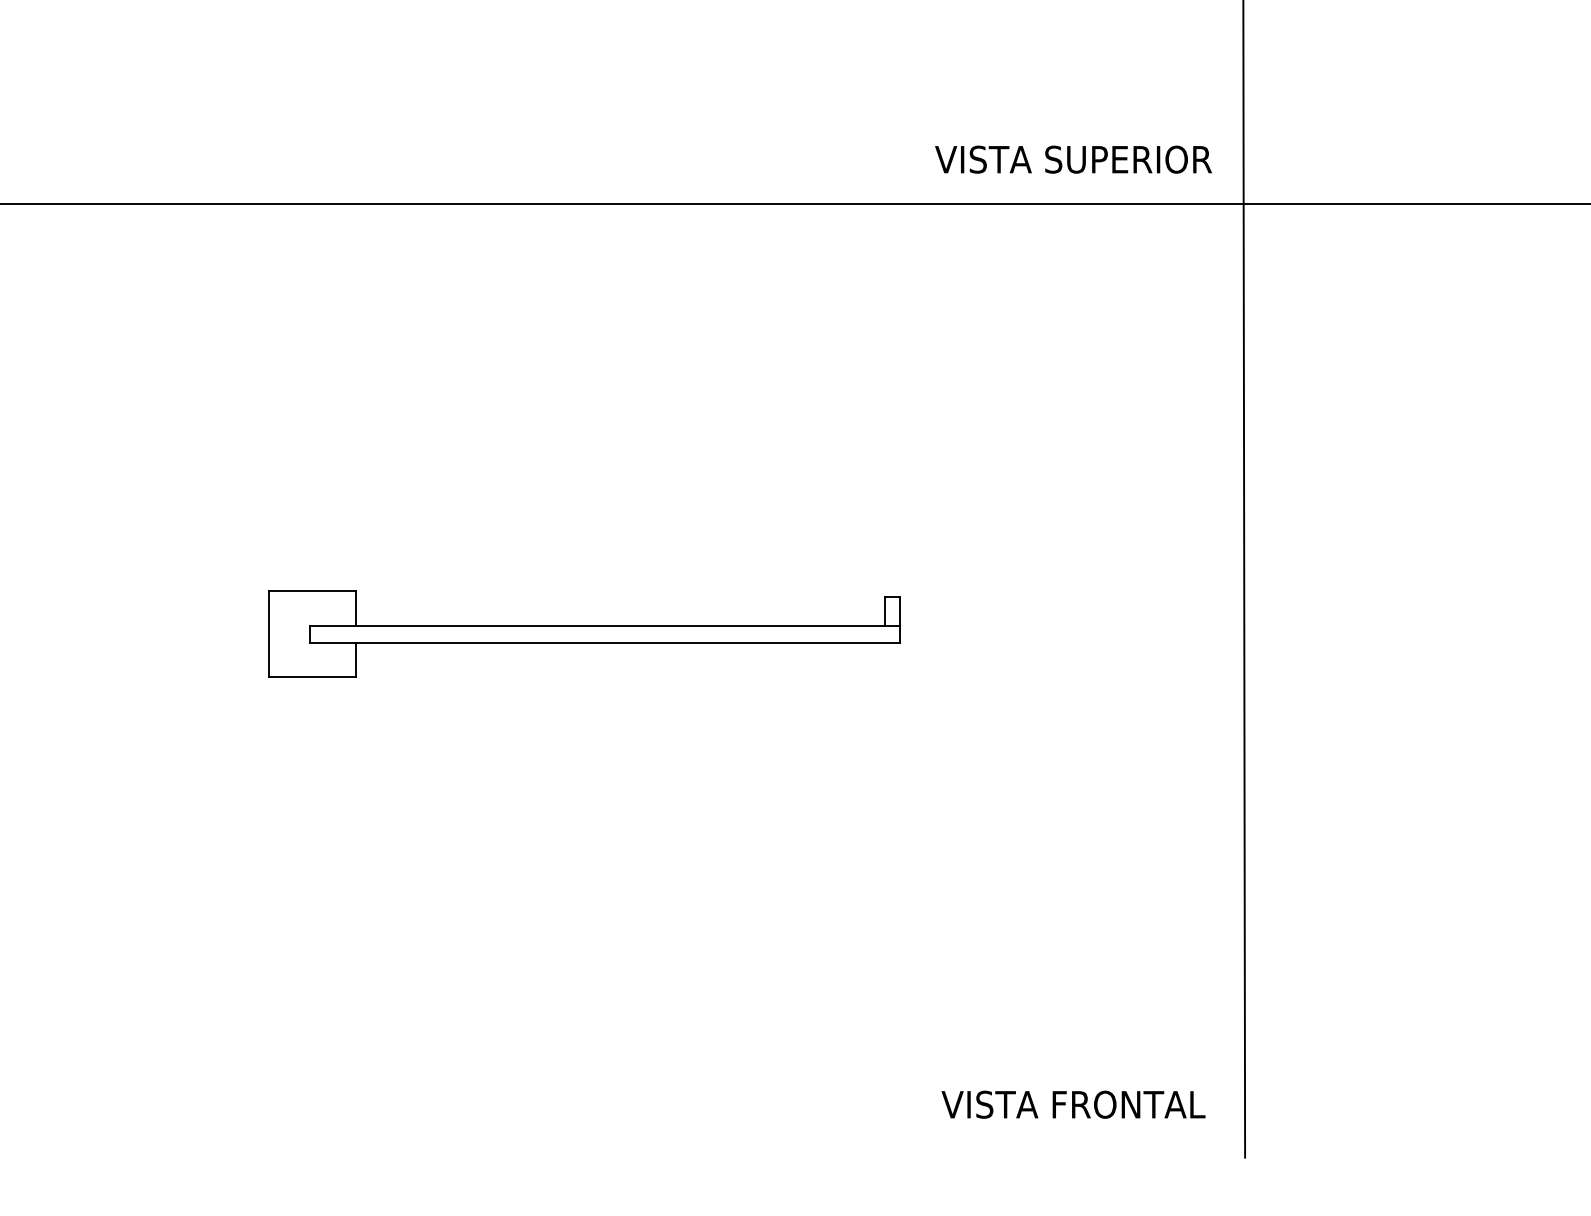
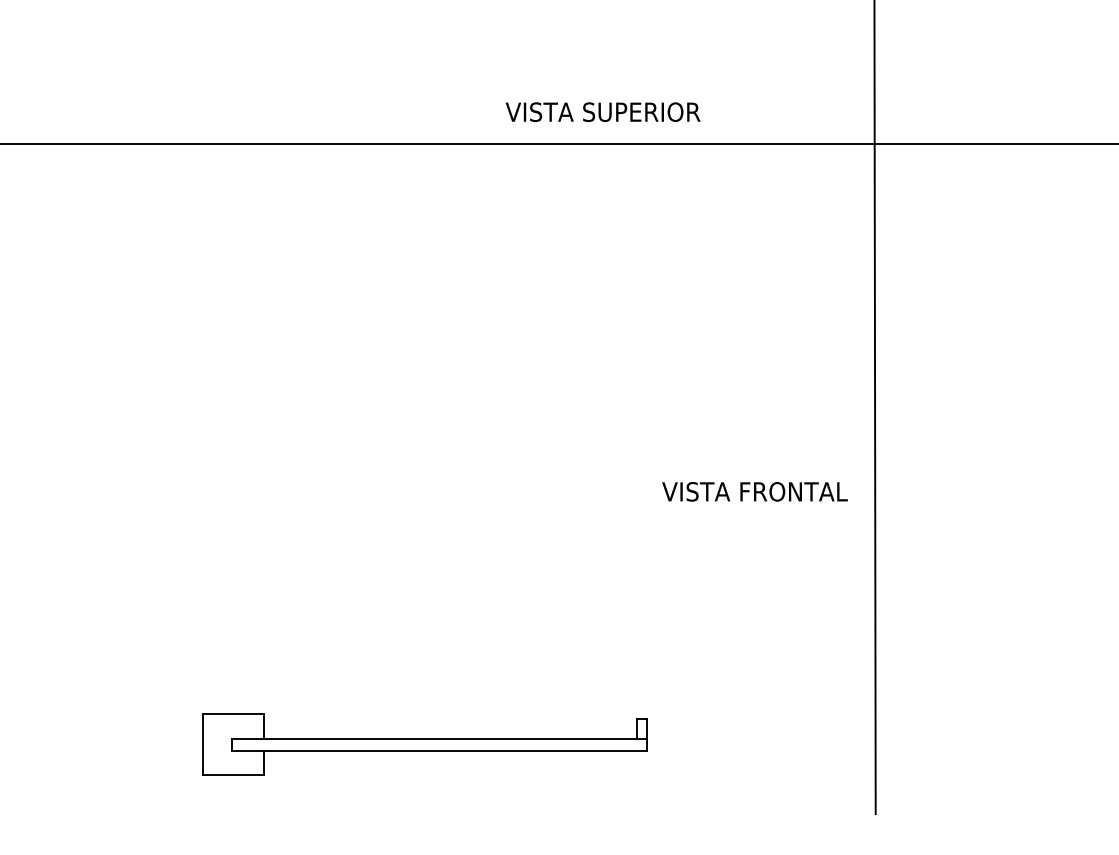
text: (1072, 160) -> (602, 112), moved
part: (583, 633) -> (424, 744), moved
text: (1072, 1104) -> (754, 491), moved

